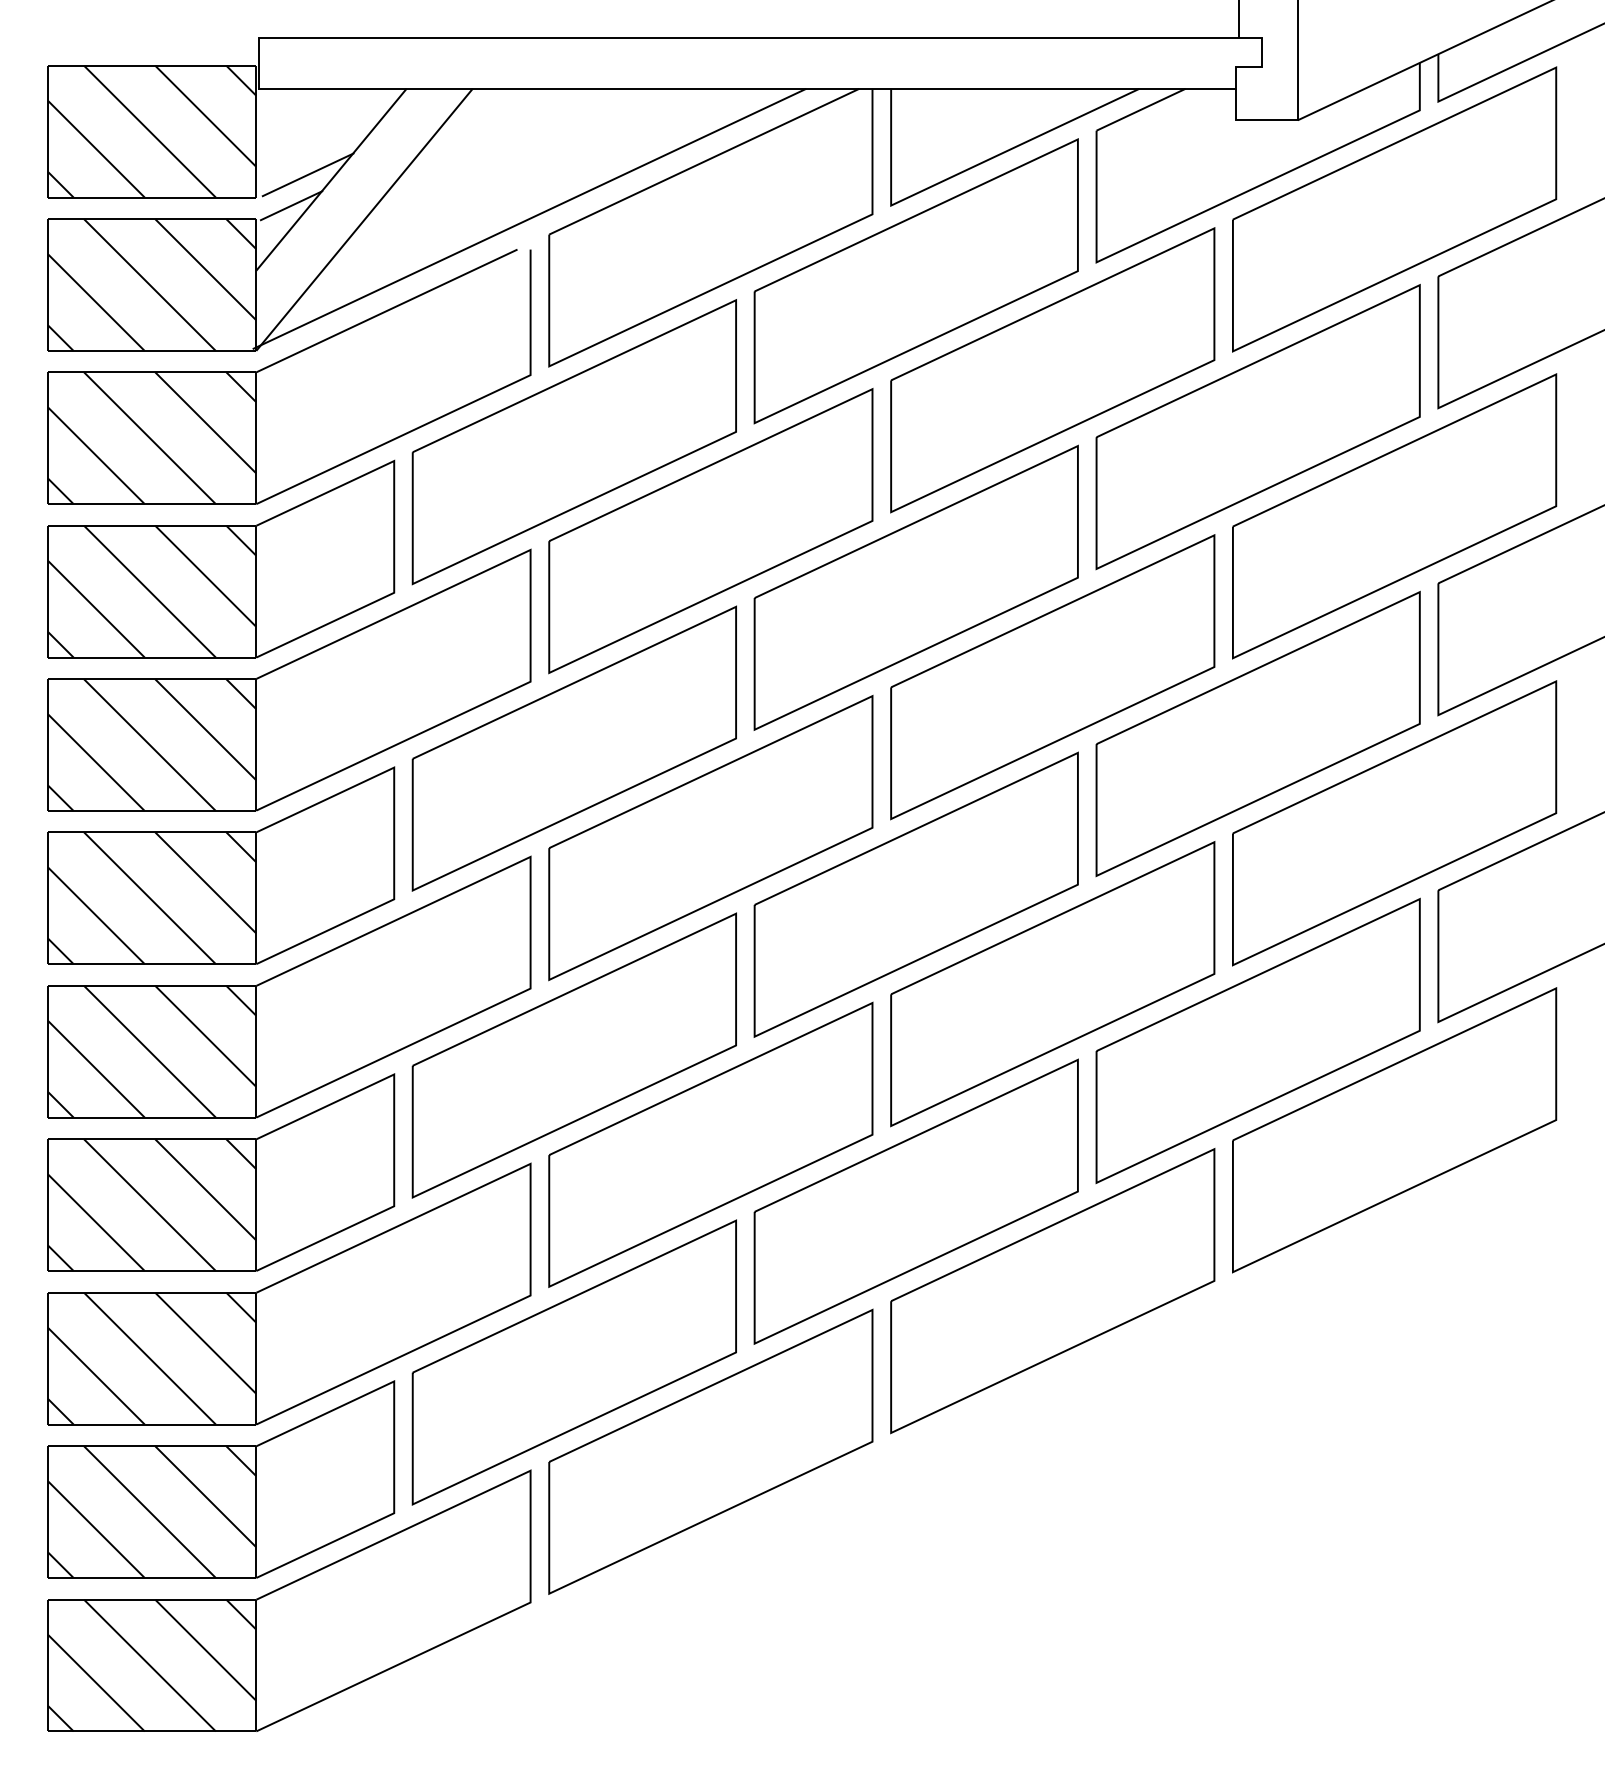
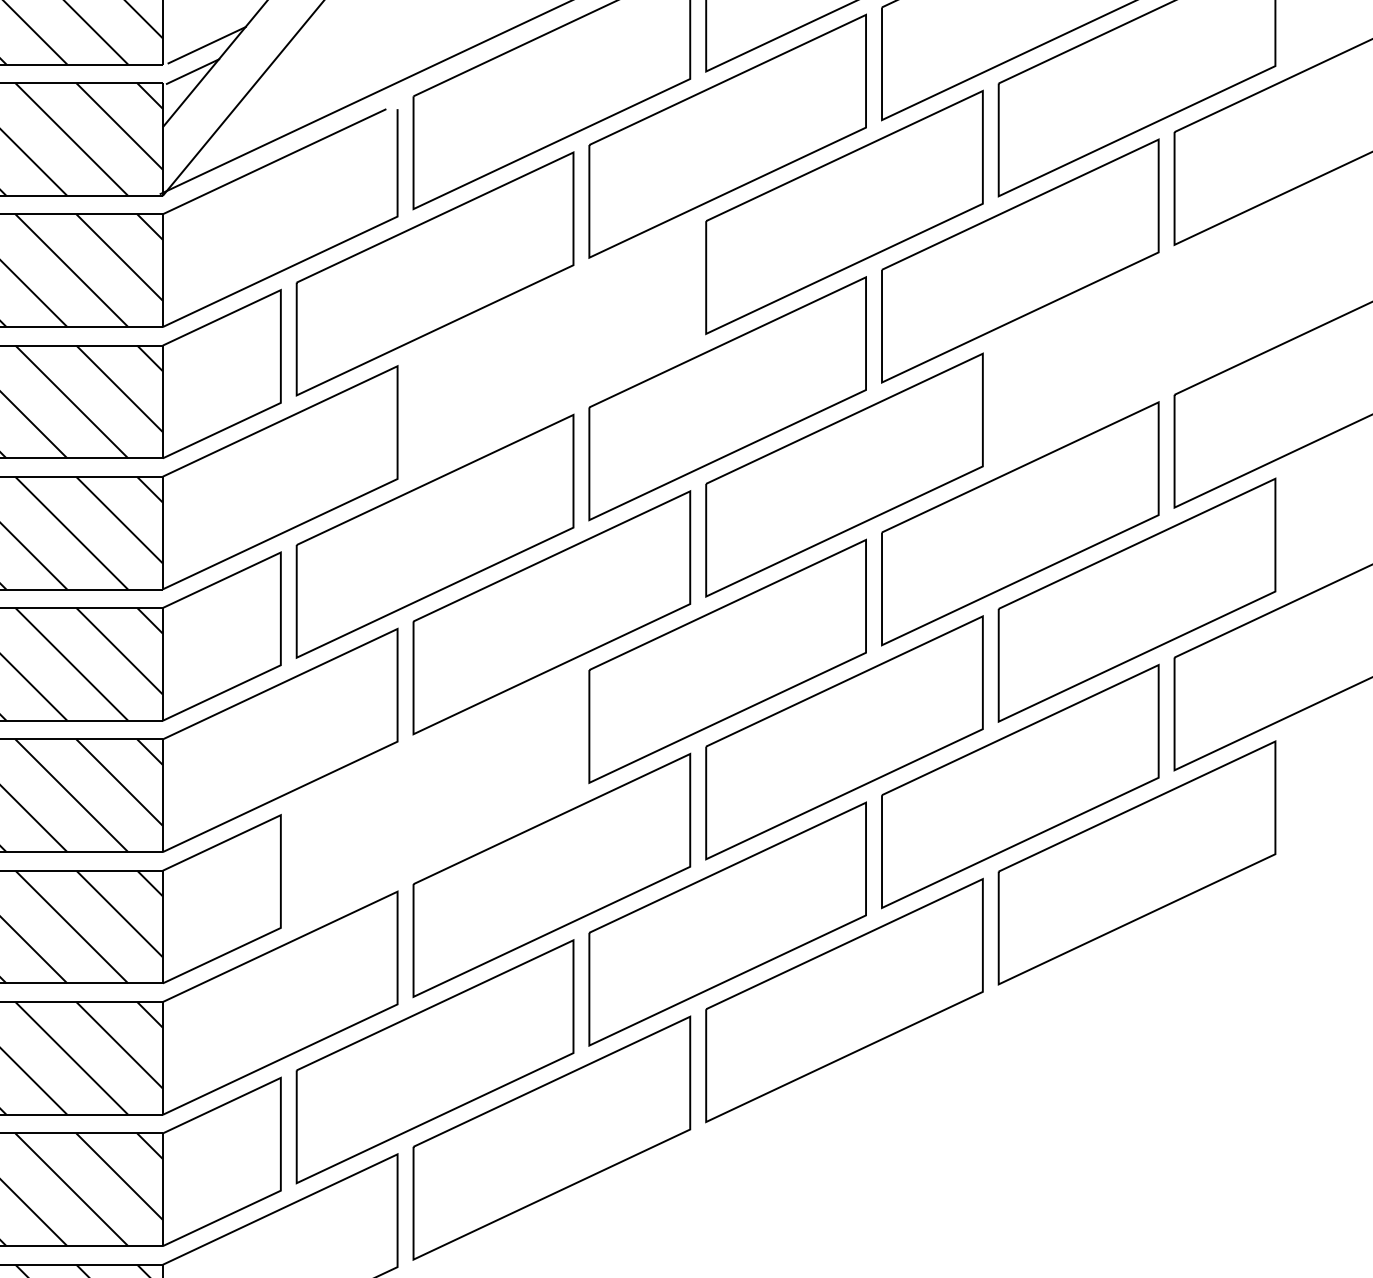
part: (1394, 516) -> (1137, 337), removed
part: (710, 531) -> (551, 350), removed
part: (573, 1055) -> (434, 798), removed

